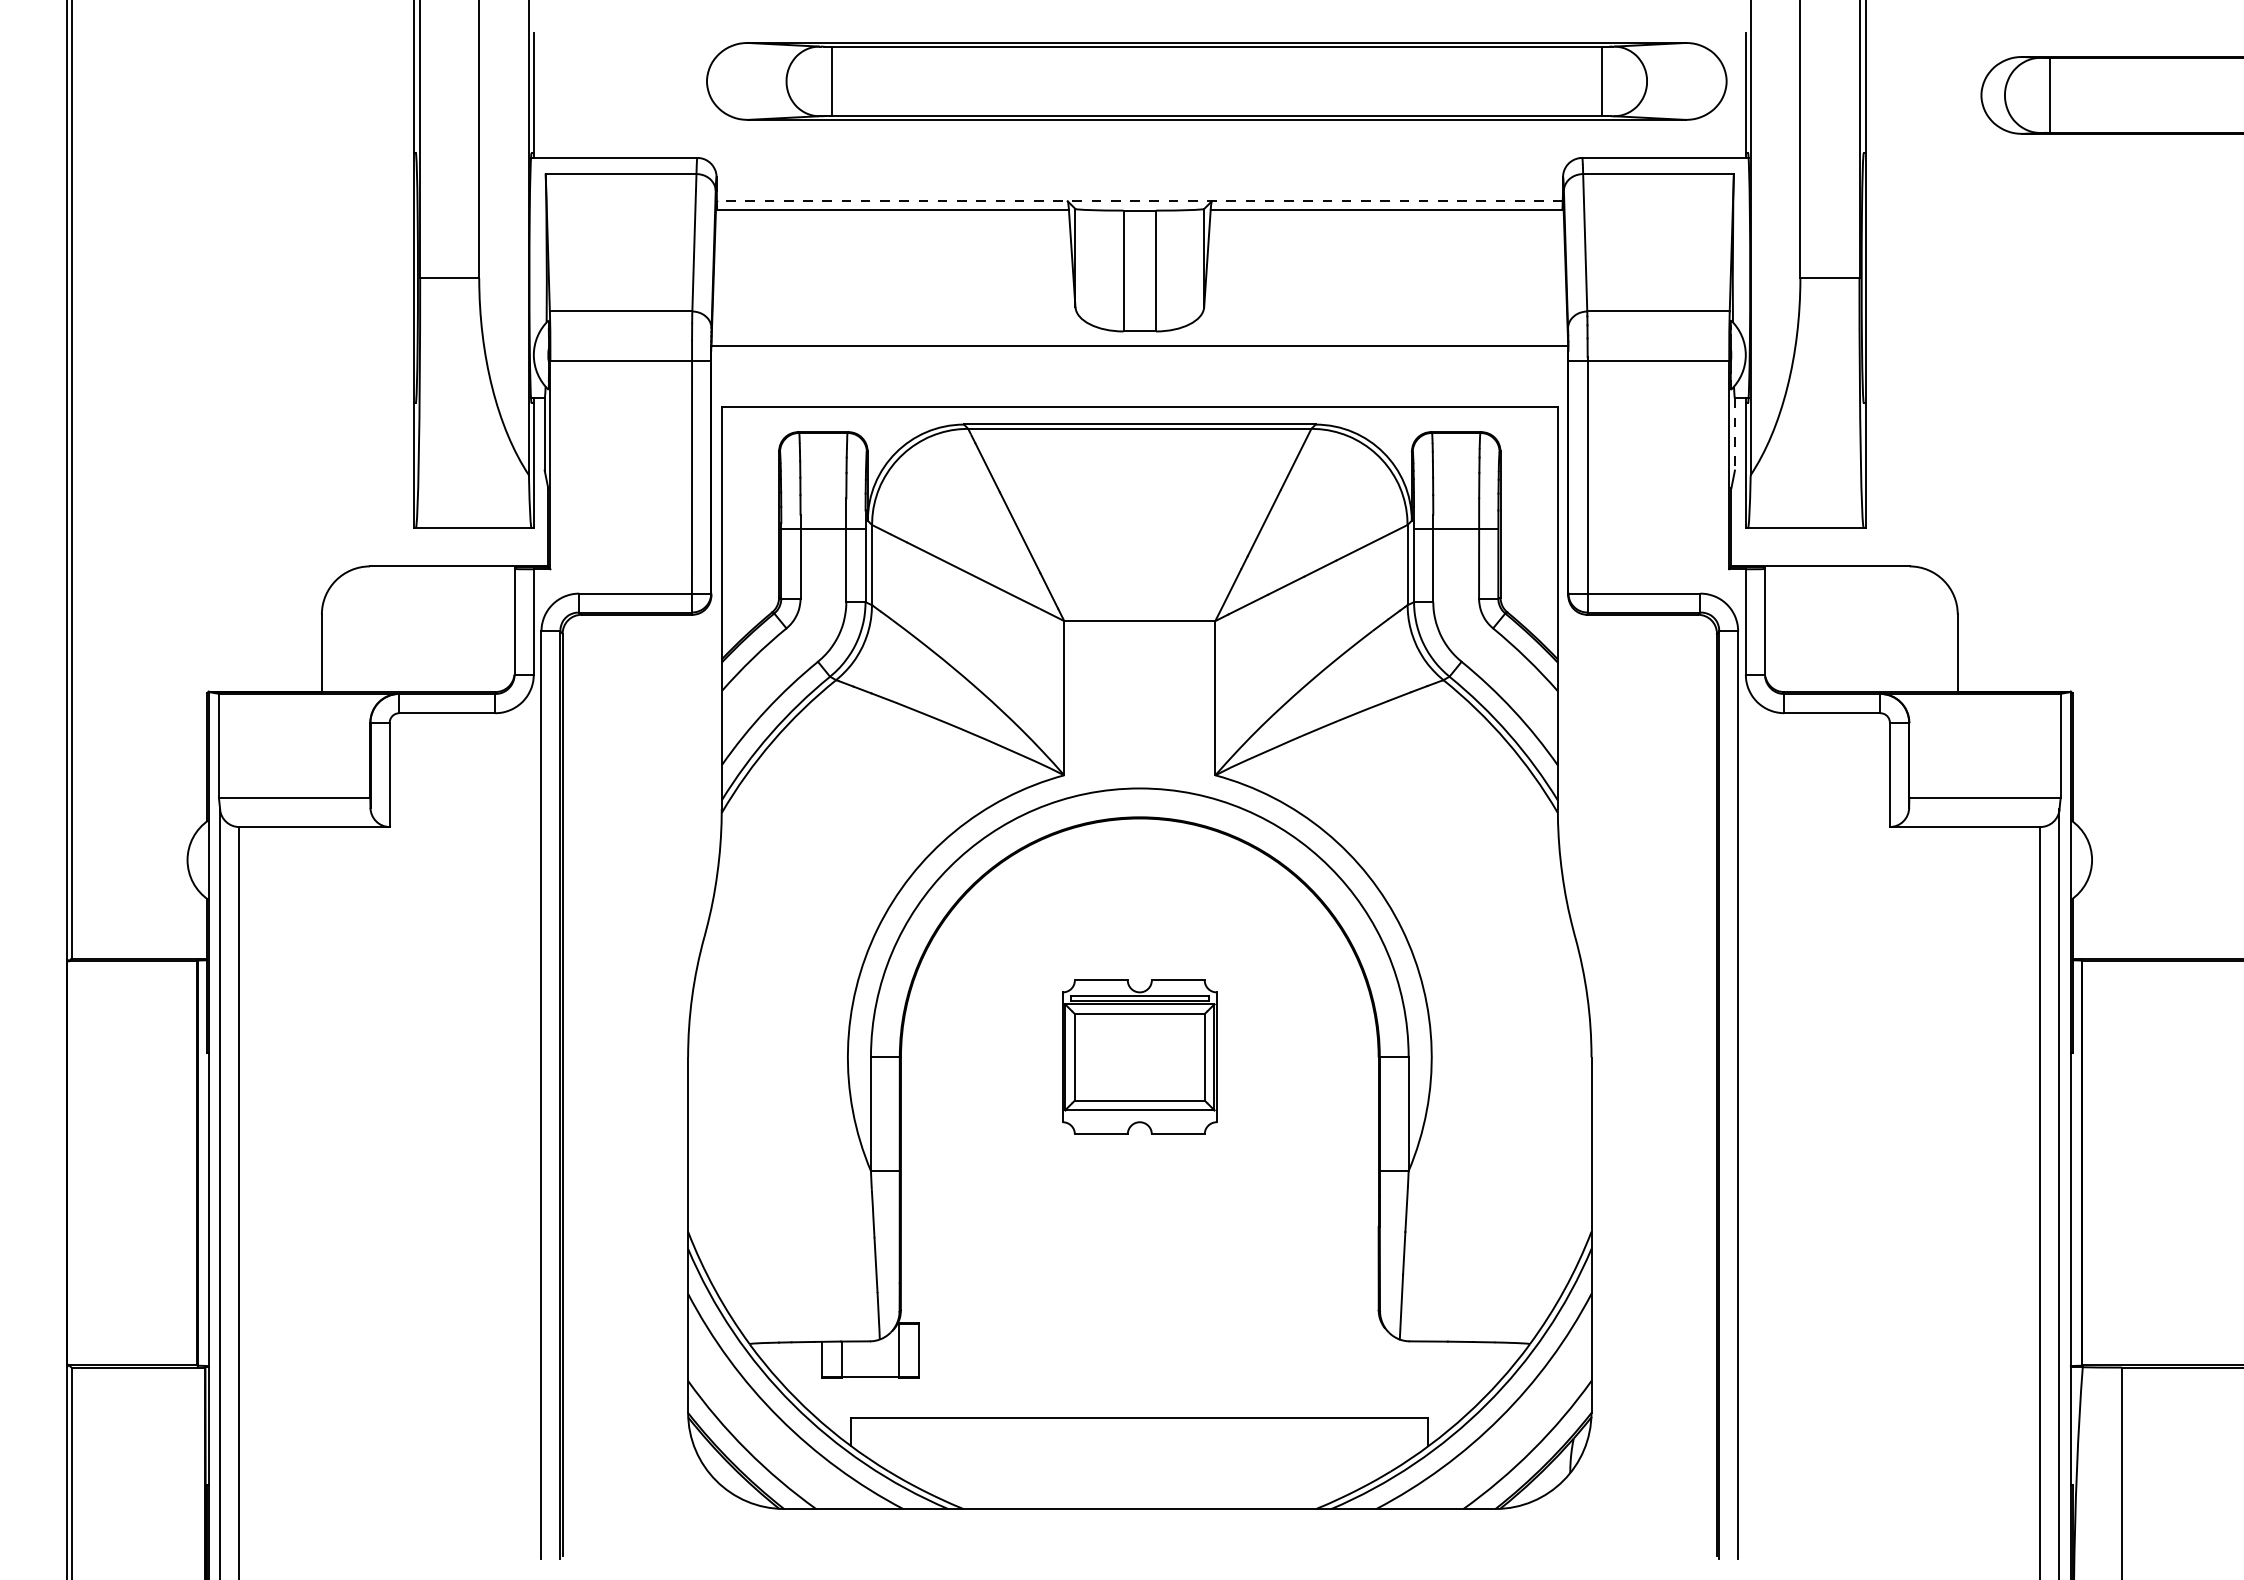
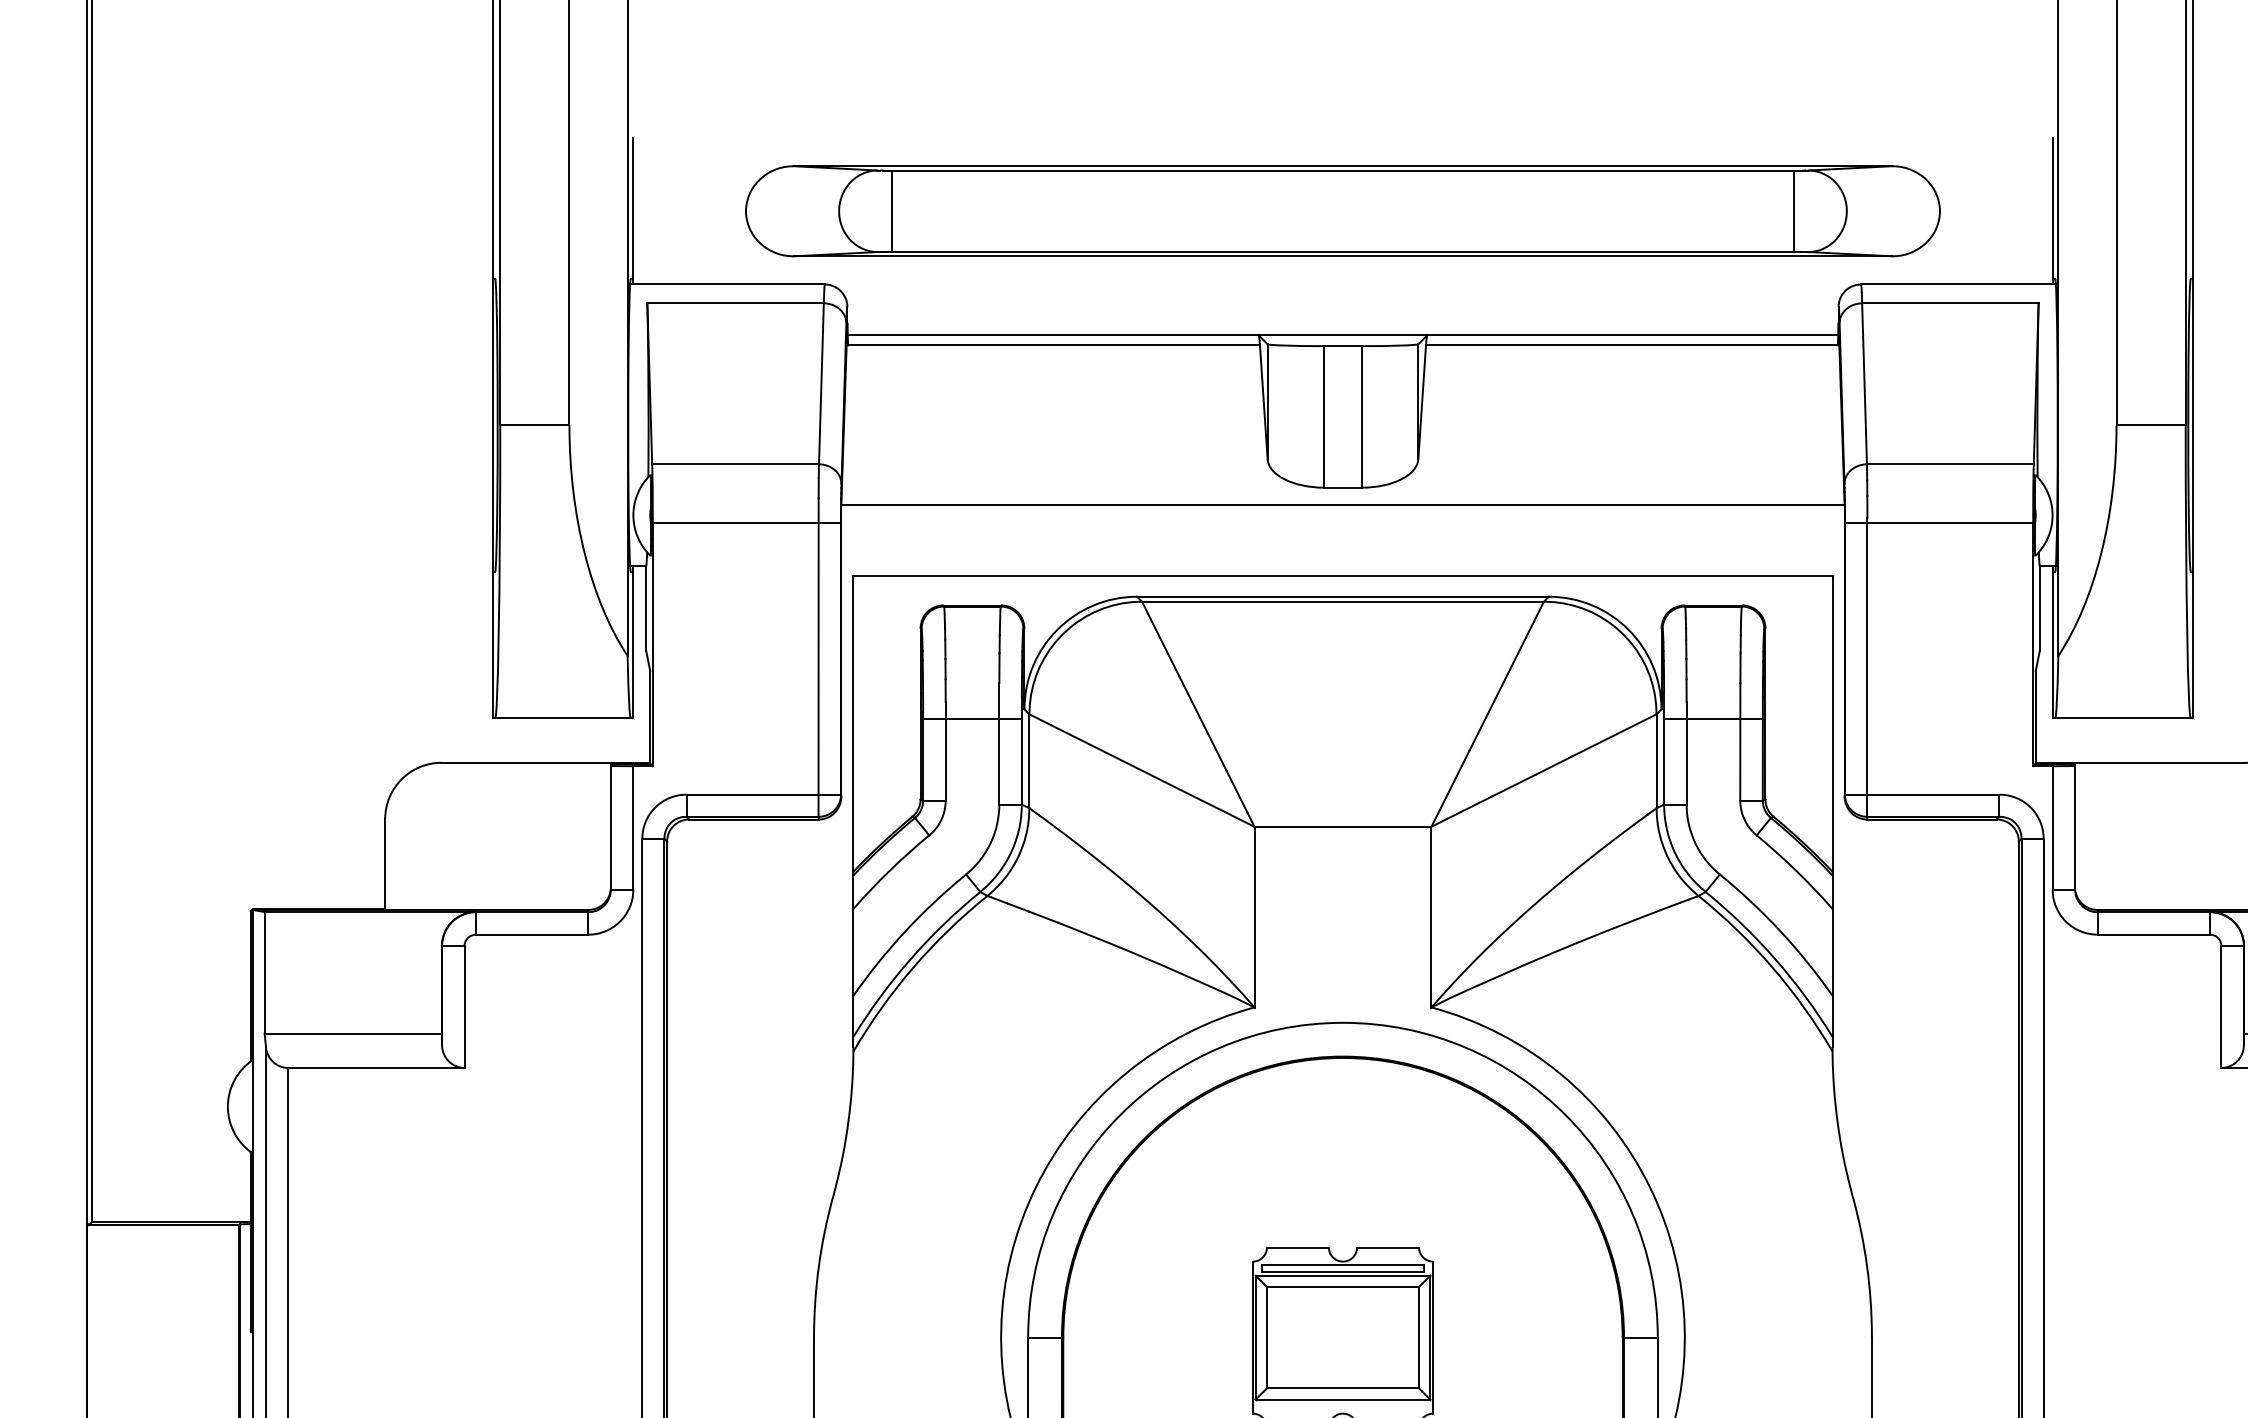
part: (1216, 81) -> (1342, 211), moved
line: (1139, 201) -> (1342, 335), dashed -> solid
line: (1734, 434) -> (2039, 608), dashed -> solid

